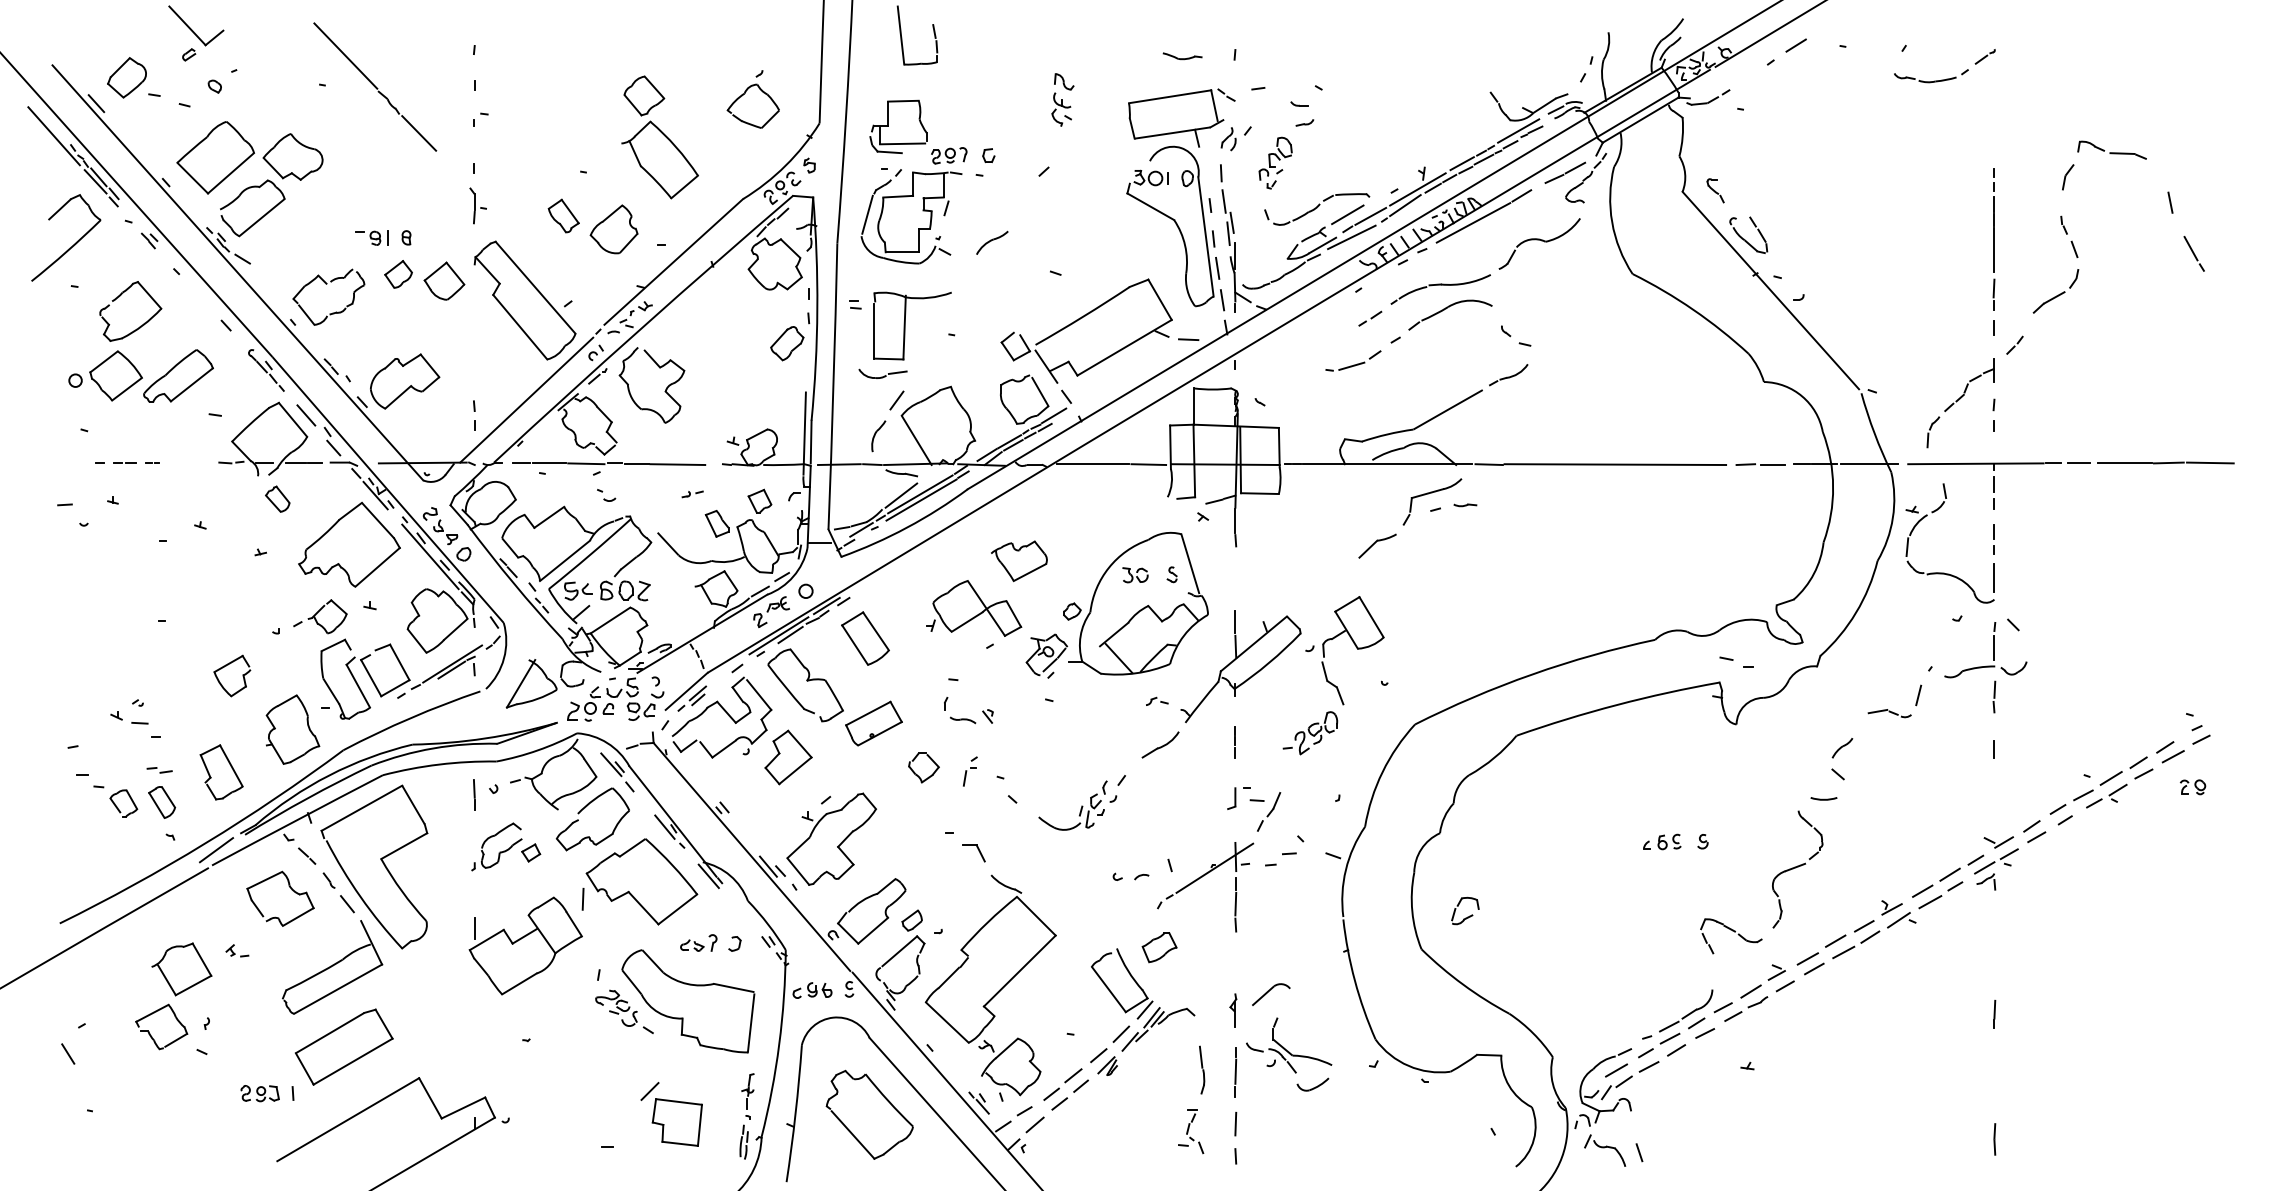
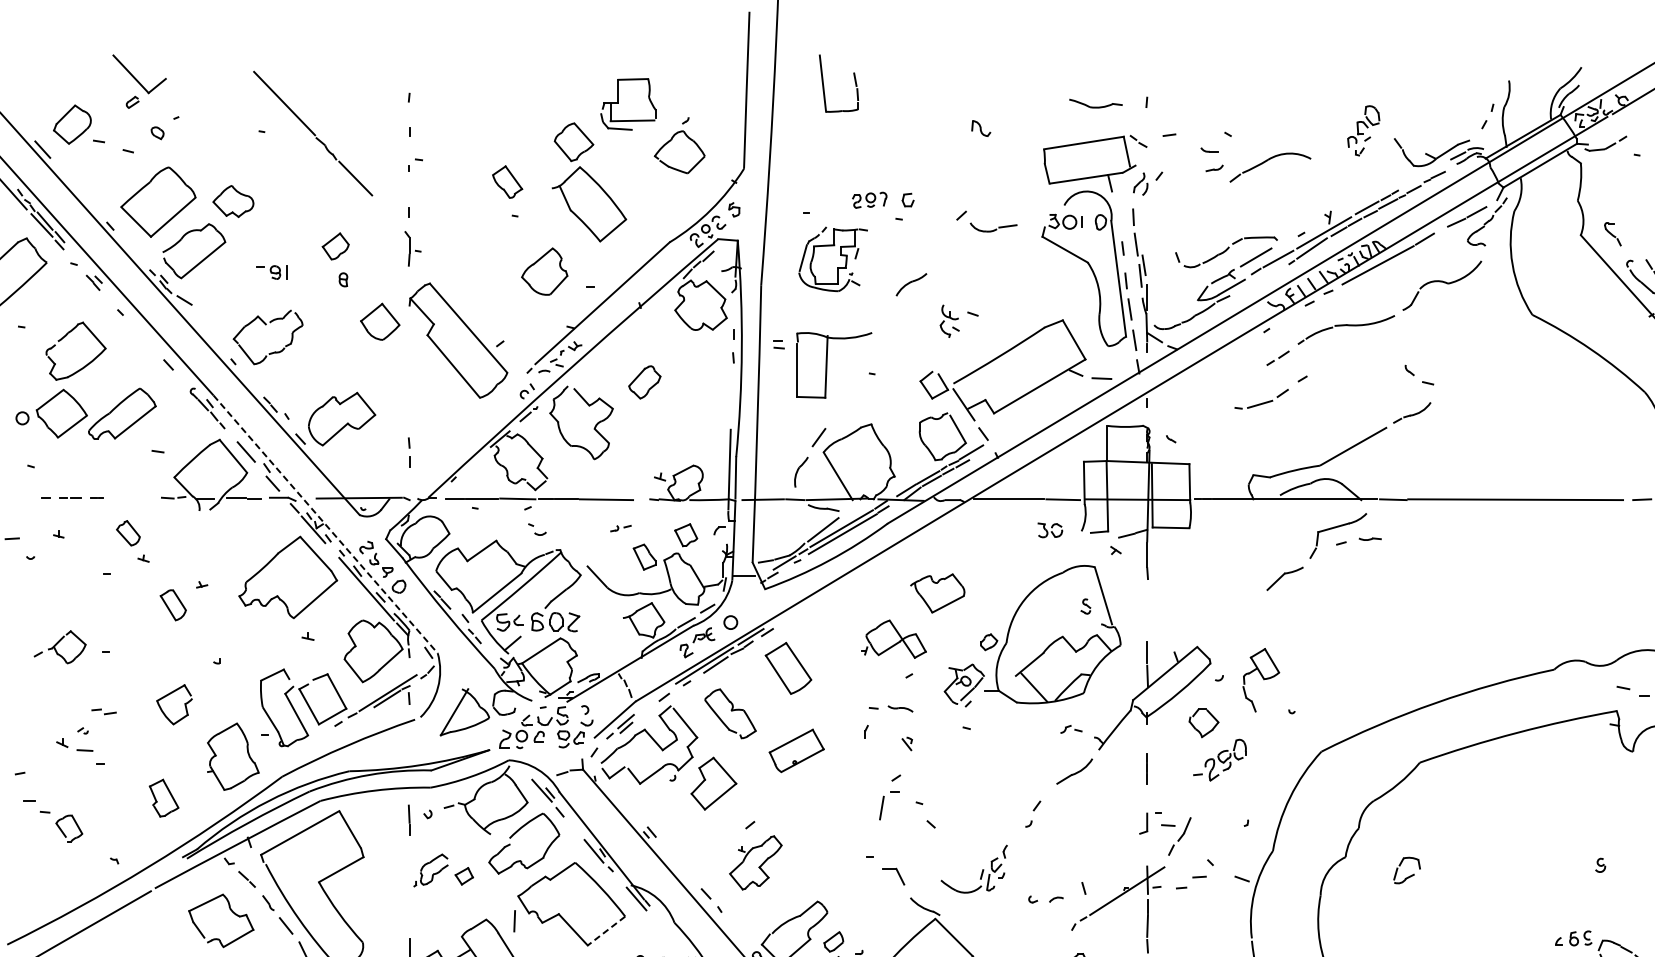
part: (1182, 56) -> (1095, 103), size x1.4
part: (1061, 109) -> (949, 321), moved
part: (898, 126) -> (628, 103), moved
line: (1518, 130) -> (1421, 175), removed
part: (292, 156) -> (232, 200), size x0.7
part: (1275, 162) -> (1363, 130), moved
part: (563, 215) -> (507, 181), moved
part: (911, 216) -> (833, 259), size x0.7
part: (371, 237) -> (271, 271), moved
line: (1351, 237) -> (1259, 279), removed
part: (398, 274) -> (335, 246), moved
part: (1446, 309) -> (1266, 162), moved
part: (787, 343) -> (645, 382), moved
part: (882, 373) -> (993, 227), moved
line: (526, 399) -> (459, 436), removed
arc: (388, 490) -> (325, 524), solid -> dashed
part: (277, 498) -> (128, 532), moved
part: (1135, 575) -> (1050, 530), moved
part: (974, 608) -> (894, 639), size x0.7
part: (320, 616) -> (60, 647), moved
part: (1352, 650) -> (1260, 679), size x0.6
part: (805, 685) -> (730, 713), size x0.7
part: (962, 720) -> (900, 709), moved
part: (923, 767) -> (1203, 722), moved
part: (159, 770) -> (103, 711), moved
part: (970, 771) -> (890, 797), size x1.6
part: (221, 772) -> (164, 798), size x0.7
part: (162, 802) -> (173, 605), moved
part: (1080, 808) -> (981, 871), moved
part: (831, 838) -> (755, 862), size x0.6
part: (1662, 841) -> (1573, 937), moved
part: (496, 846) -> (430, 870), size x0.7
line: (216, 850) -> (159, 873), removed
line: (767, 866) -> (693, 889), removed
line: (677, 909) -> (606, 931), solid -> dashed
part: (1467, 916) -> (1409, 875), moved

